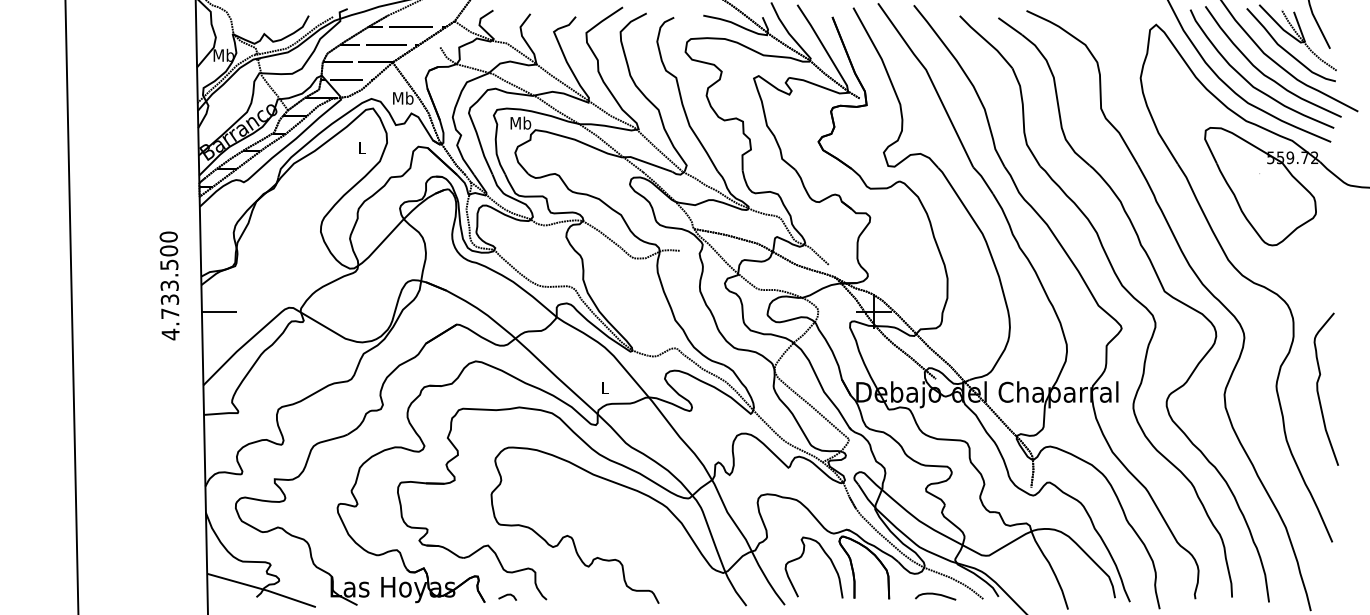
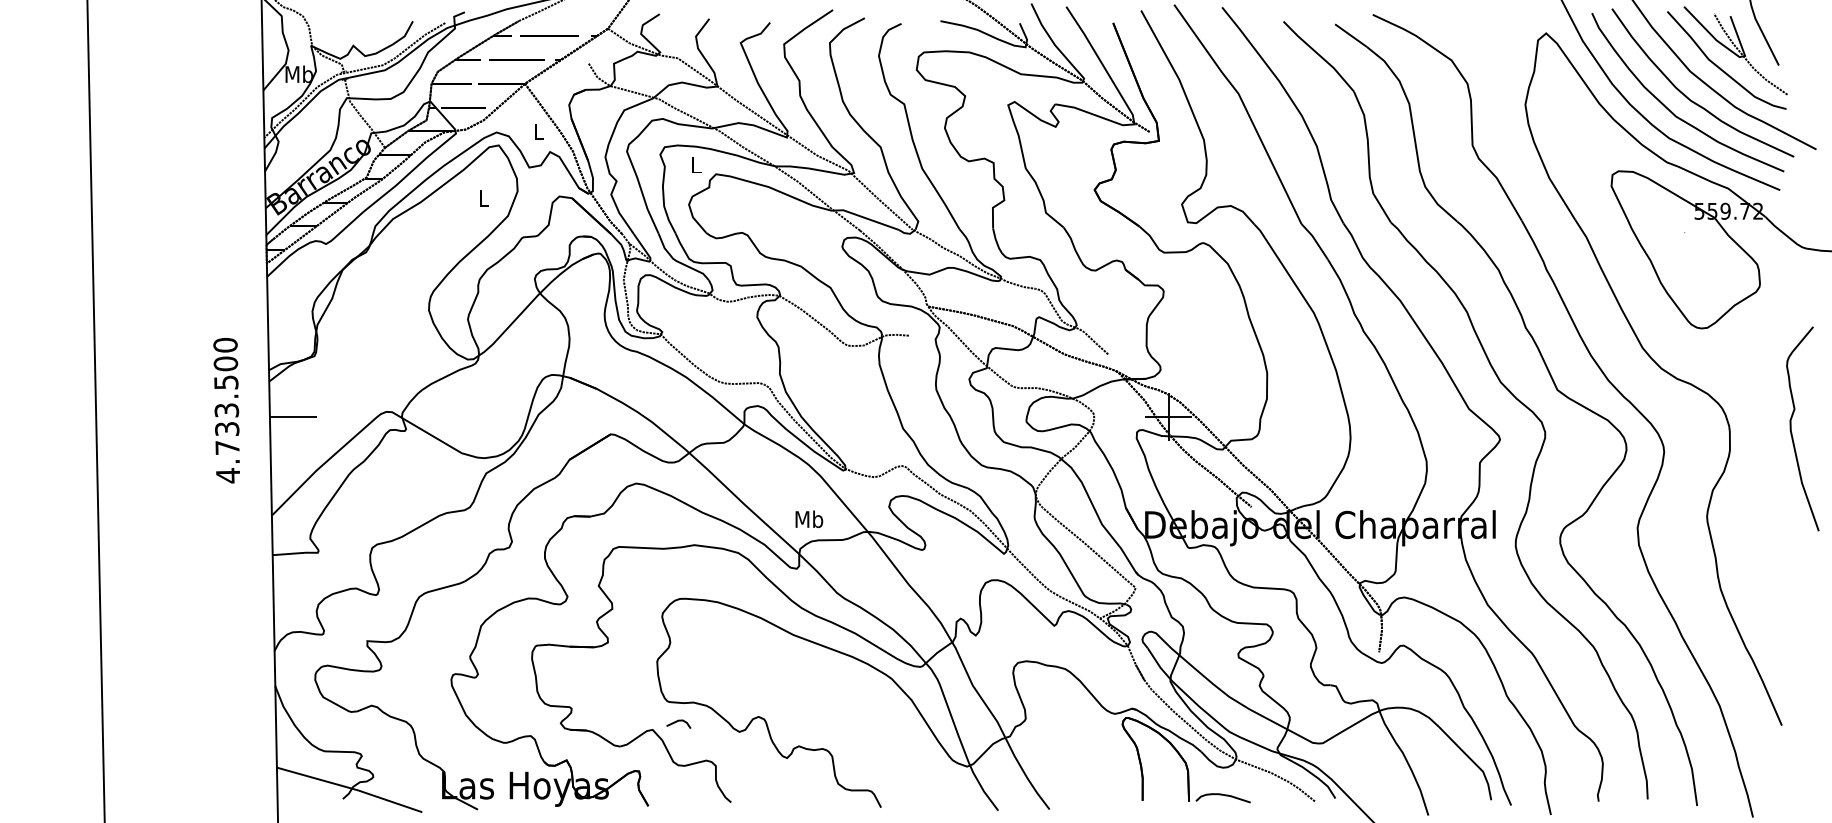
text: (402, 98) -> (538, 131), Mb -> L
text: (520, 122) -> (696, 164), Mb -> L
text: (169, 285) -> (226, 410), moved
text: (605, 388) -> (809, 519), L -> Mb
curve: (1318, 391) -> (1792, 432), moved
curve: (802, 555) -> (1073, 743), removed
curve: (935, 594) -> (1222, 795), moved
line: (506, 596) -> (677, 722), moved

